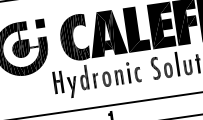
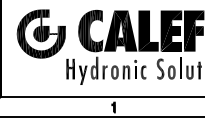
part: (39, 23) -> (61, 13), removed

